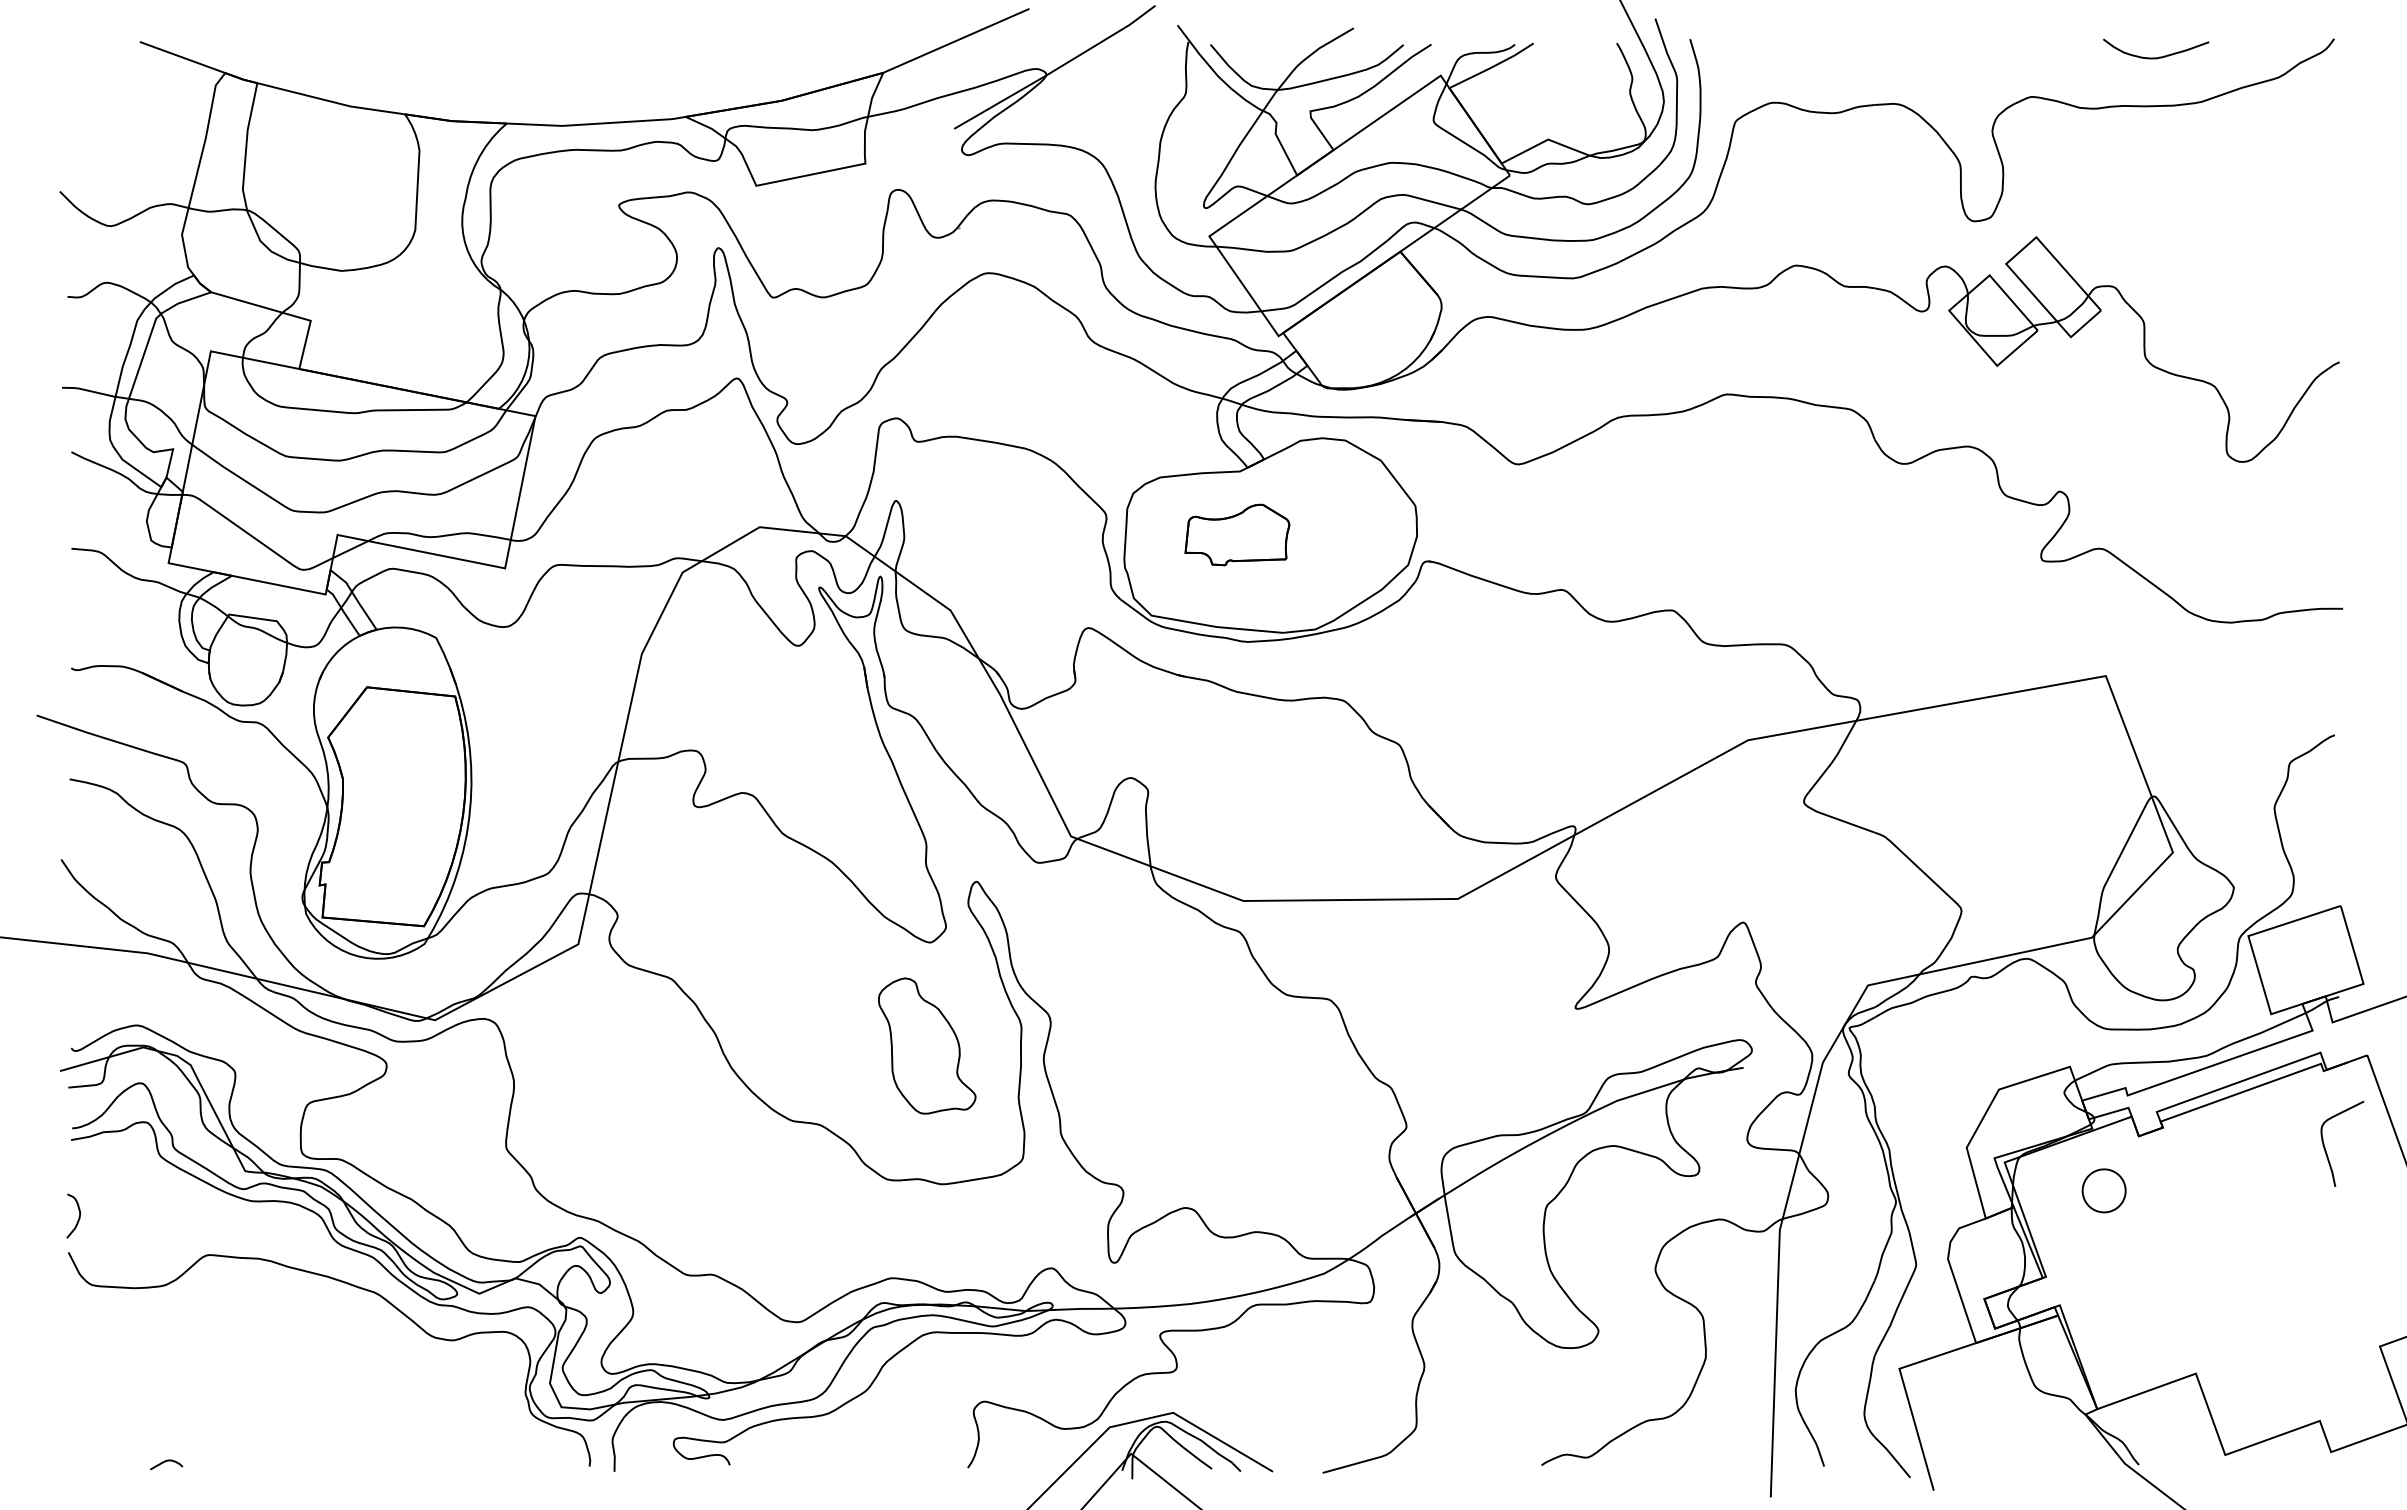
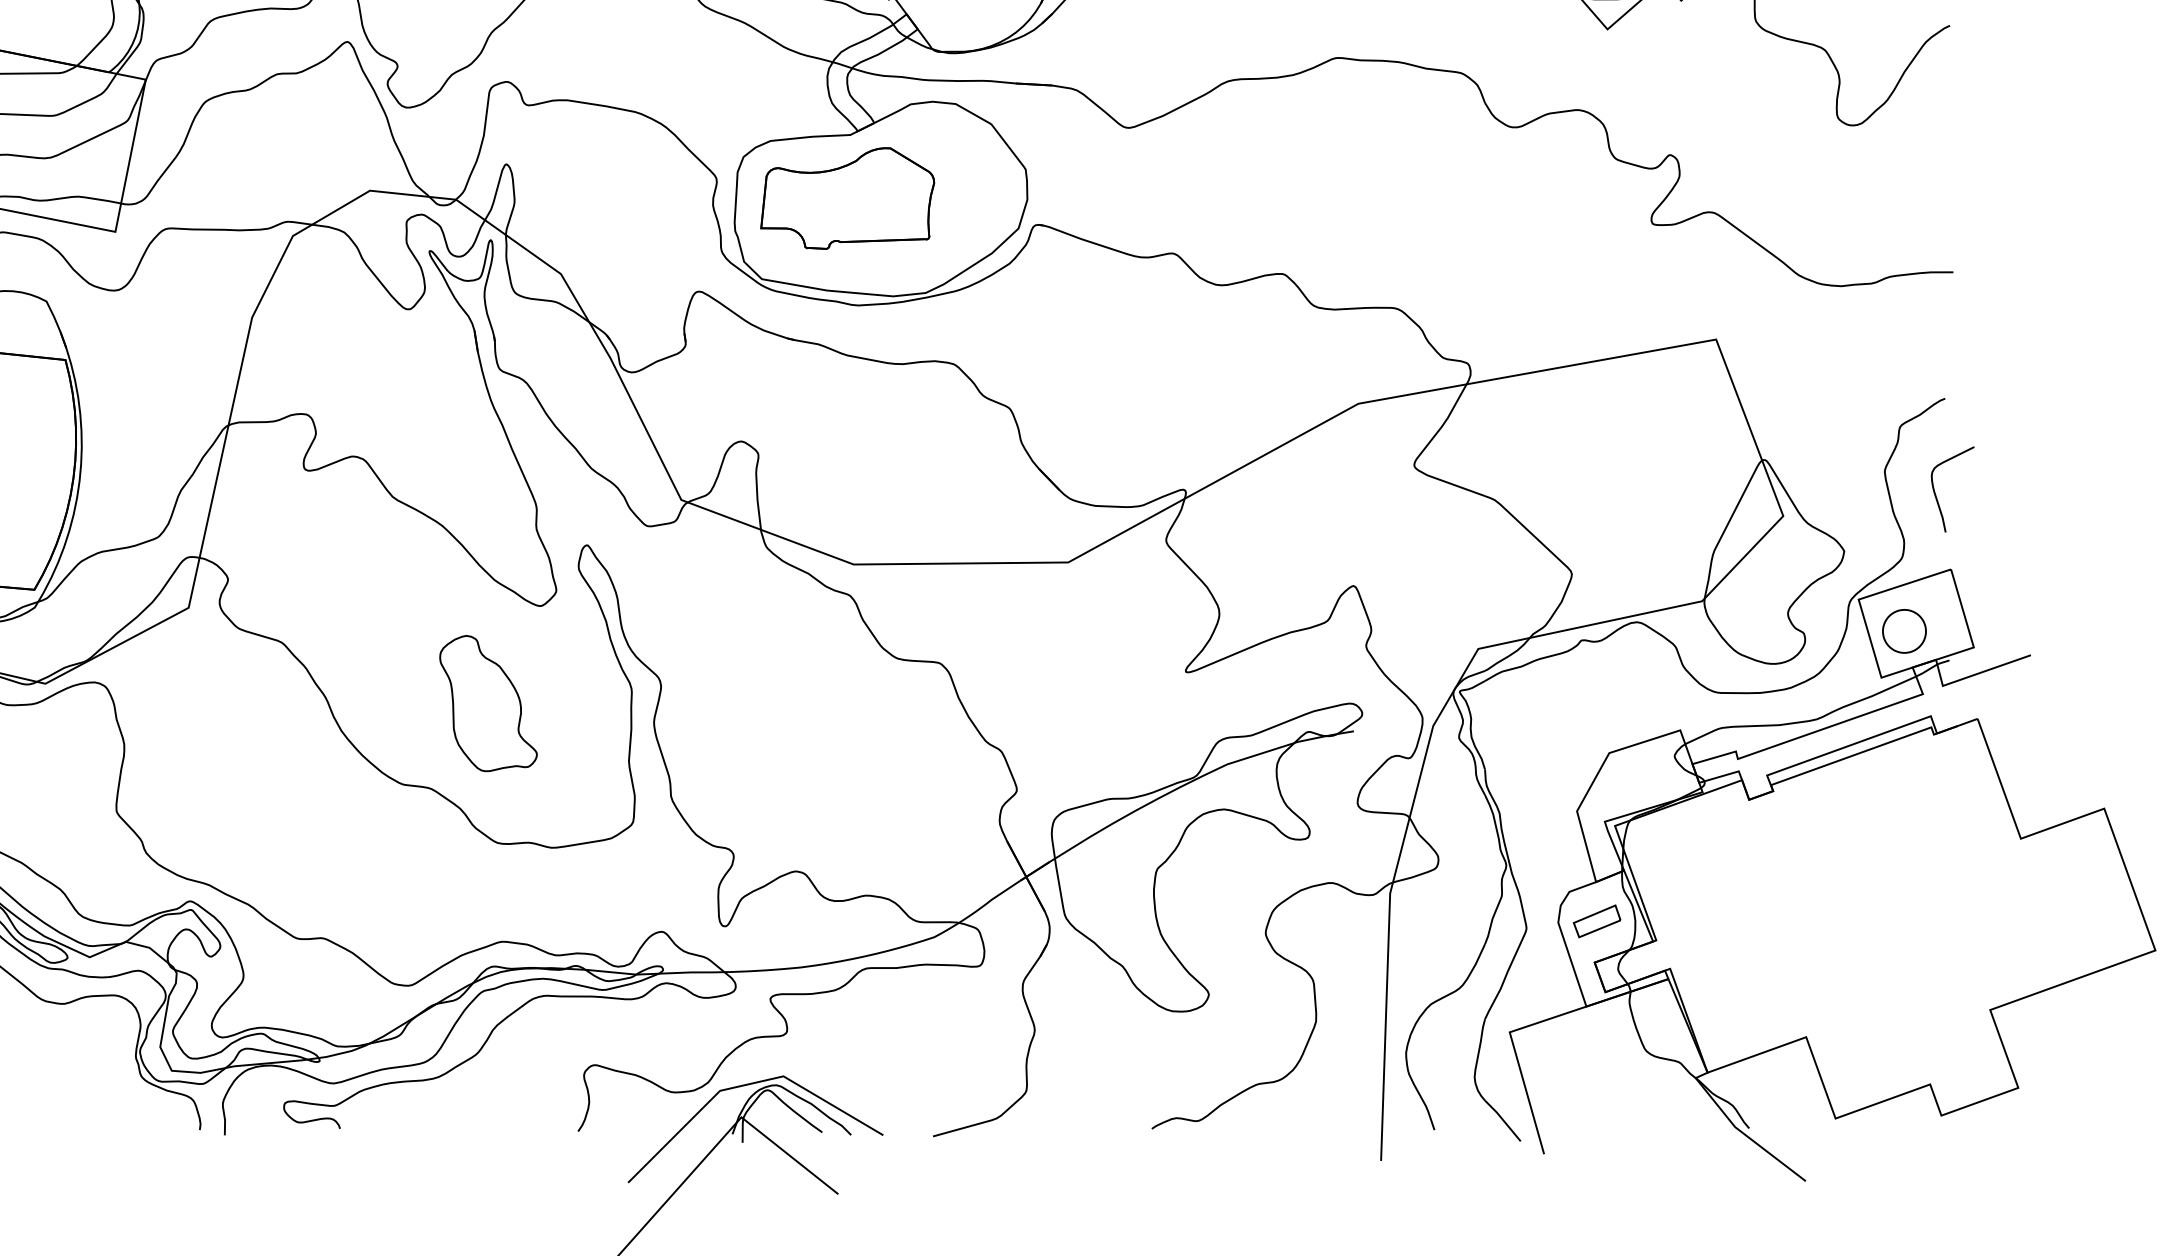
part: (1237, 534) -> (847, 198), size x1.67
part: (927, 1045) -> (488, 703), moved
curve: (2325, 1147) -> (1935, 493), moved
part: (2103, 1190) -> (1903, 631), moved
part: (1986, 1257) -> (1596, 921), added

